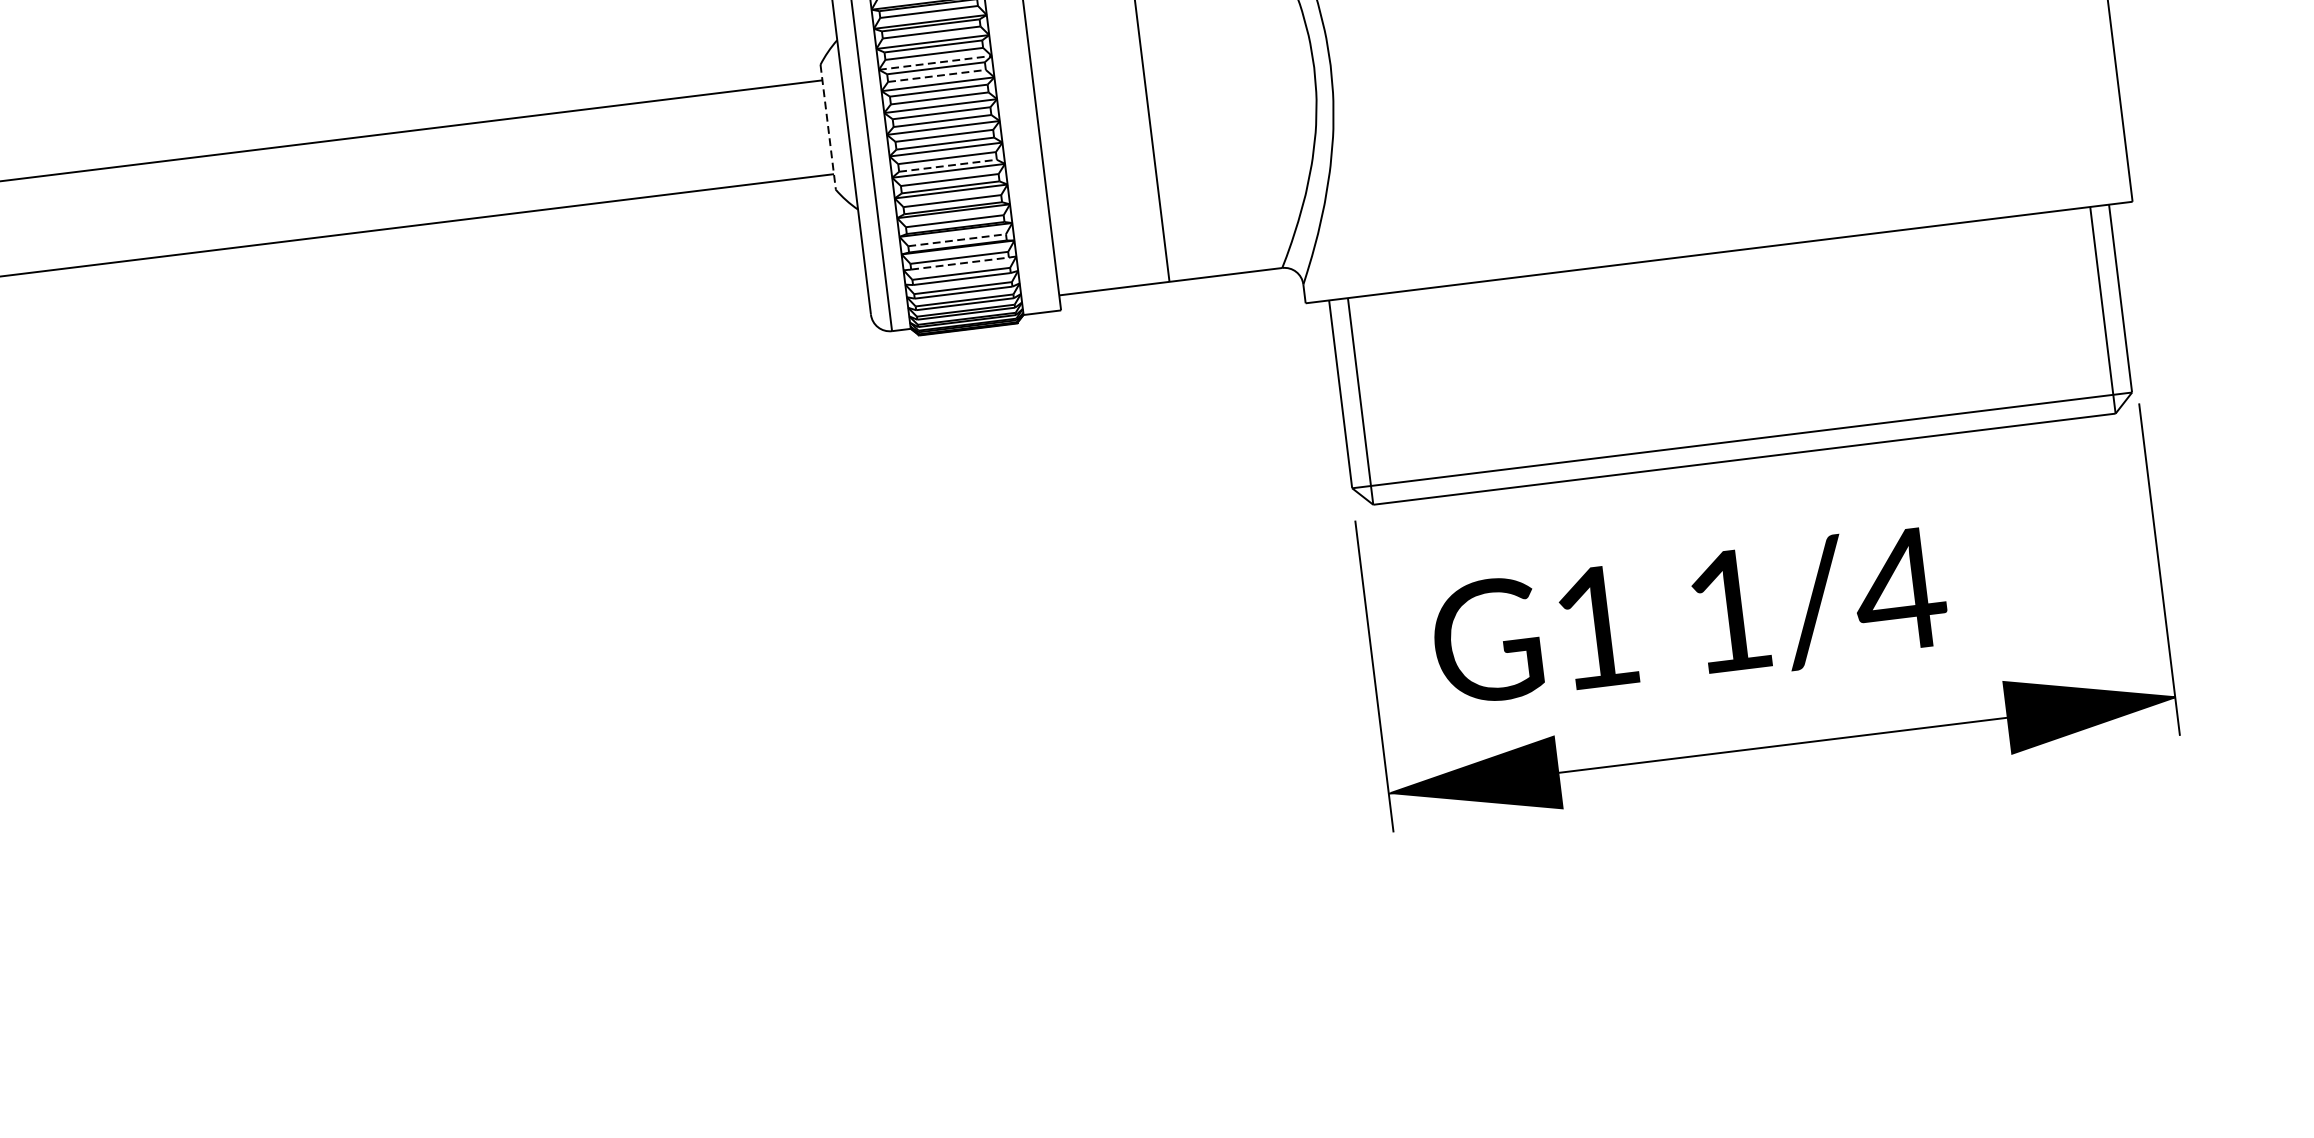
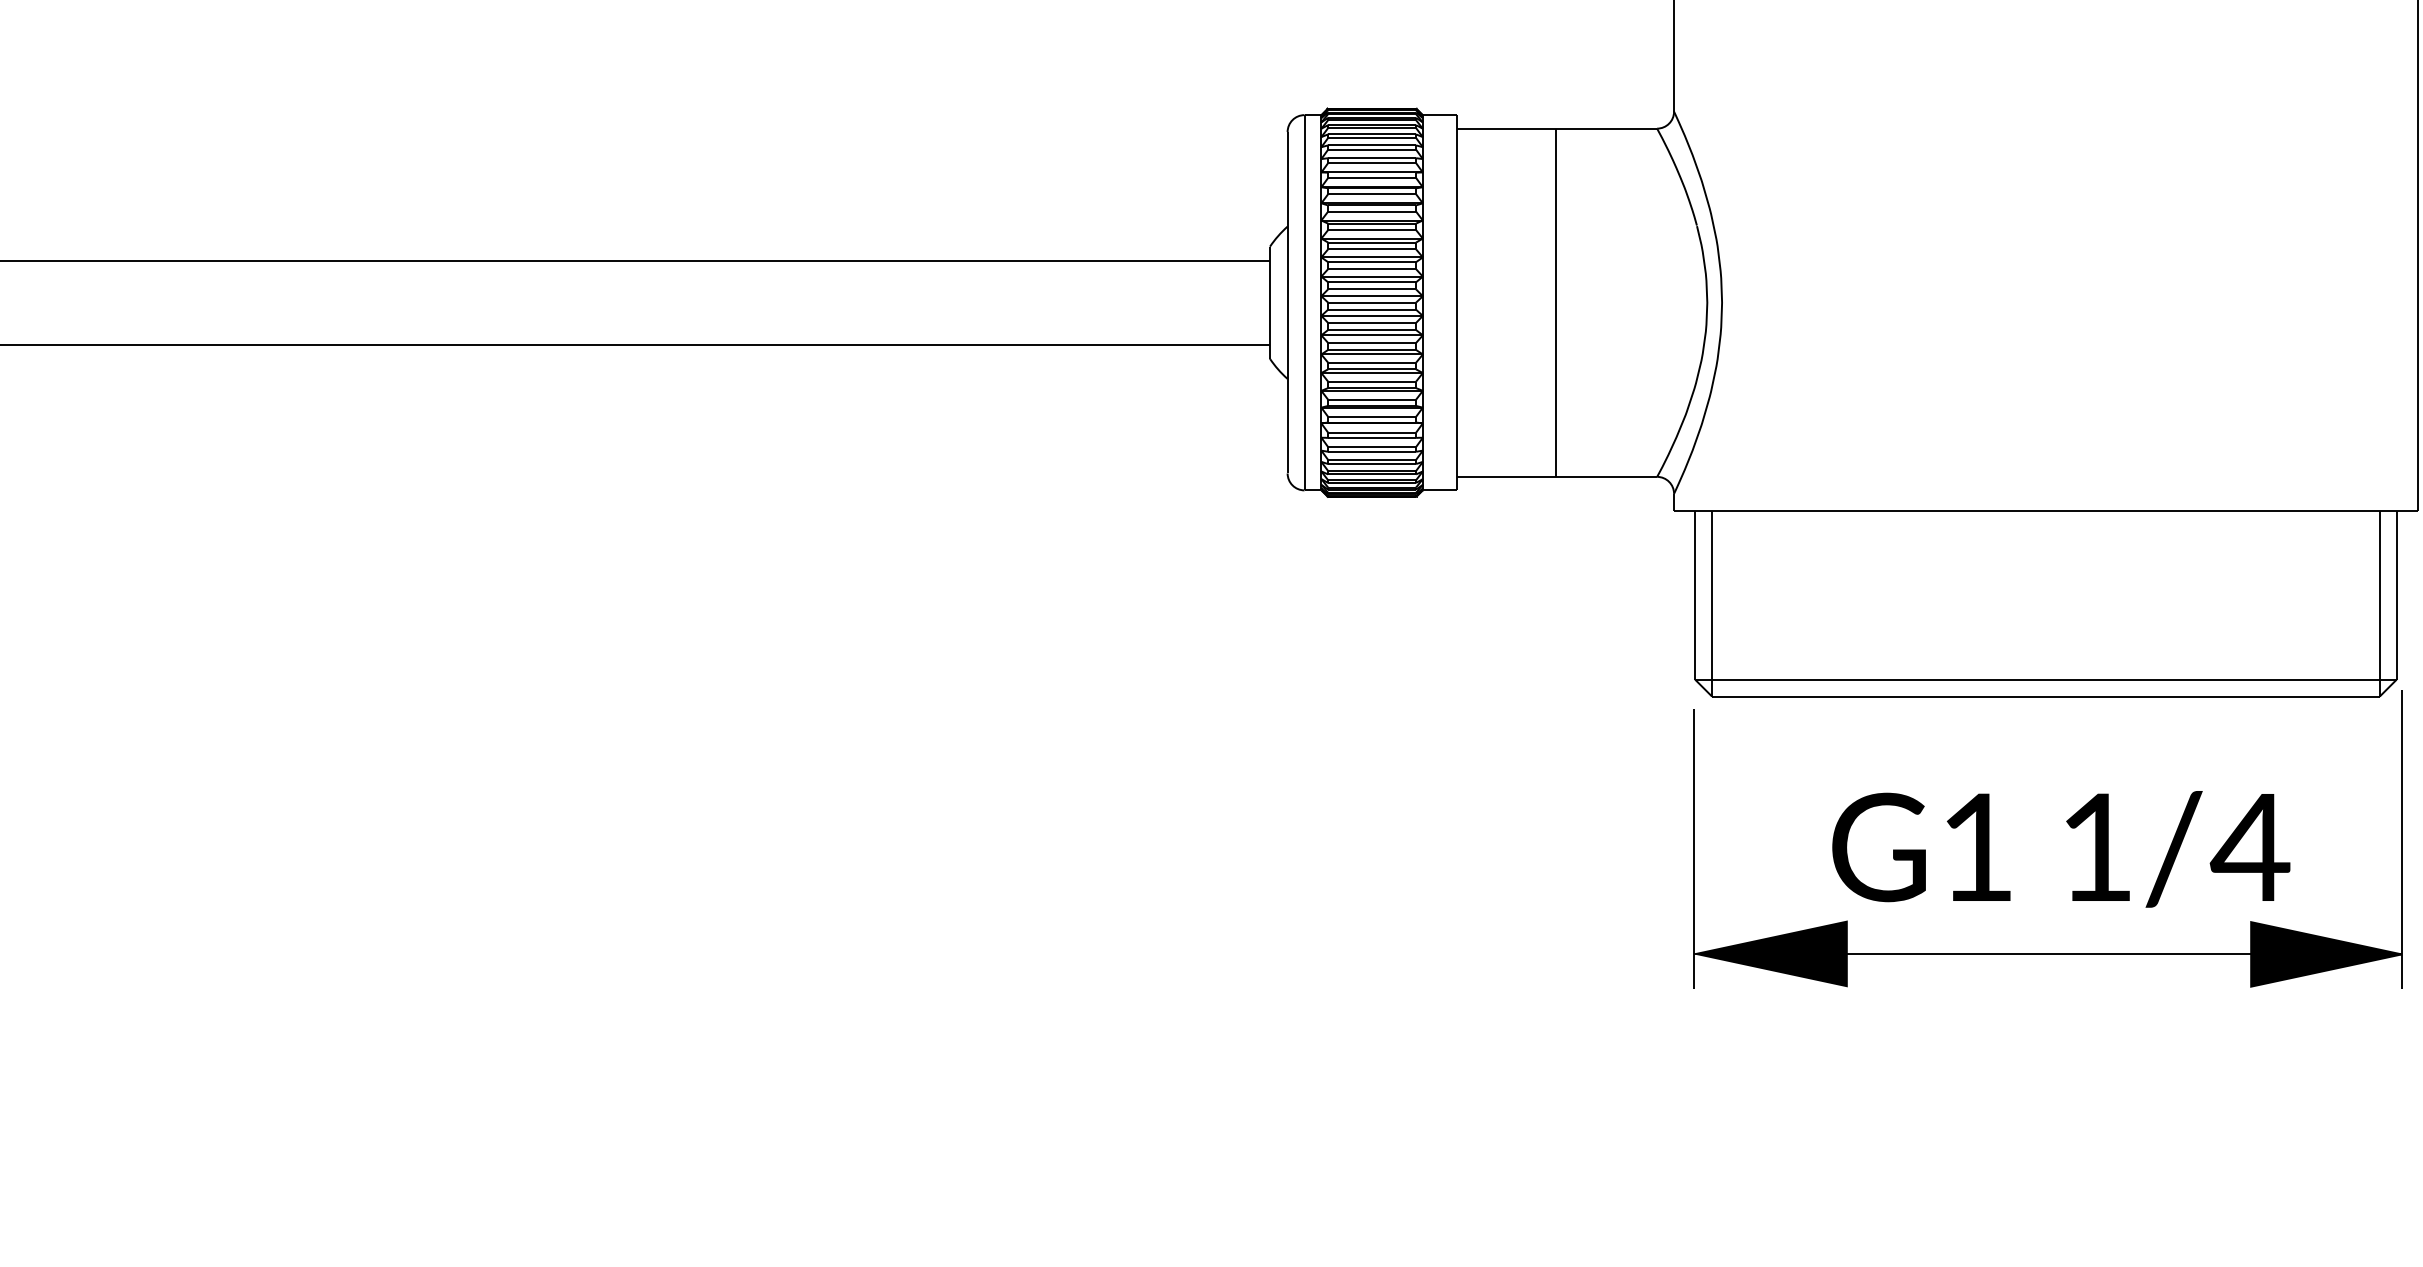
line: (935, 62) -> (1372, 257), dashed -> solid
line: (937, 76) -> (1372, 269), dashed -> solid
line: (828, 128) -> (1270, 303), dashed -> solid
line: (948, 165) -> (1372, 349), dashed -> solid
line: (957, 239) -> (1372, 416), dashed -> solid
line: (960, 263) -> (1372, 437), dashed -> solid
text: (1690, 618) -> (2061, 849), moved

